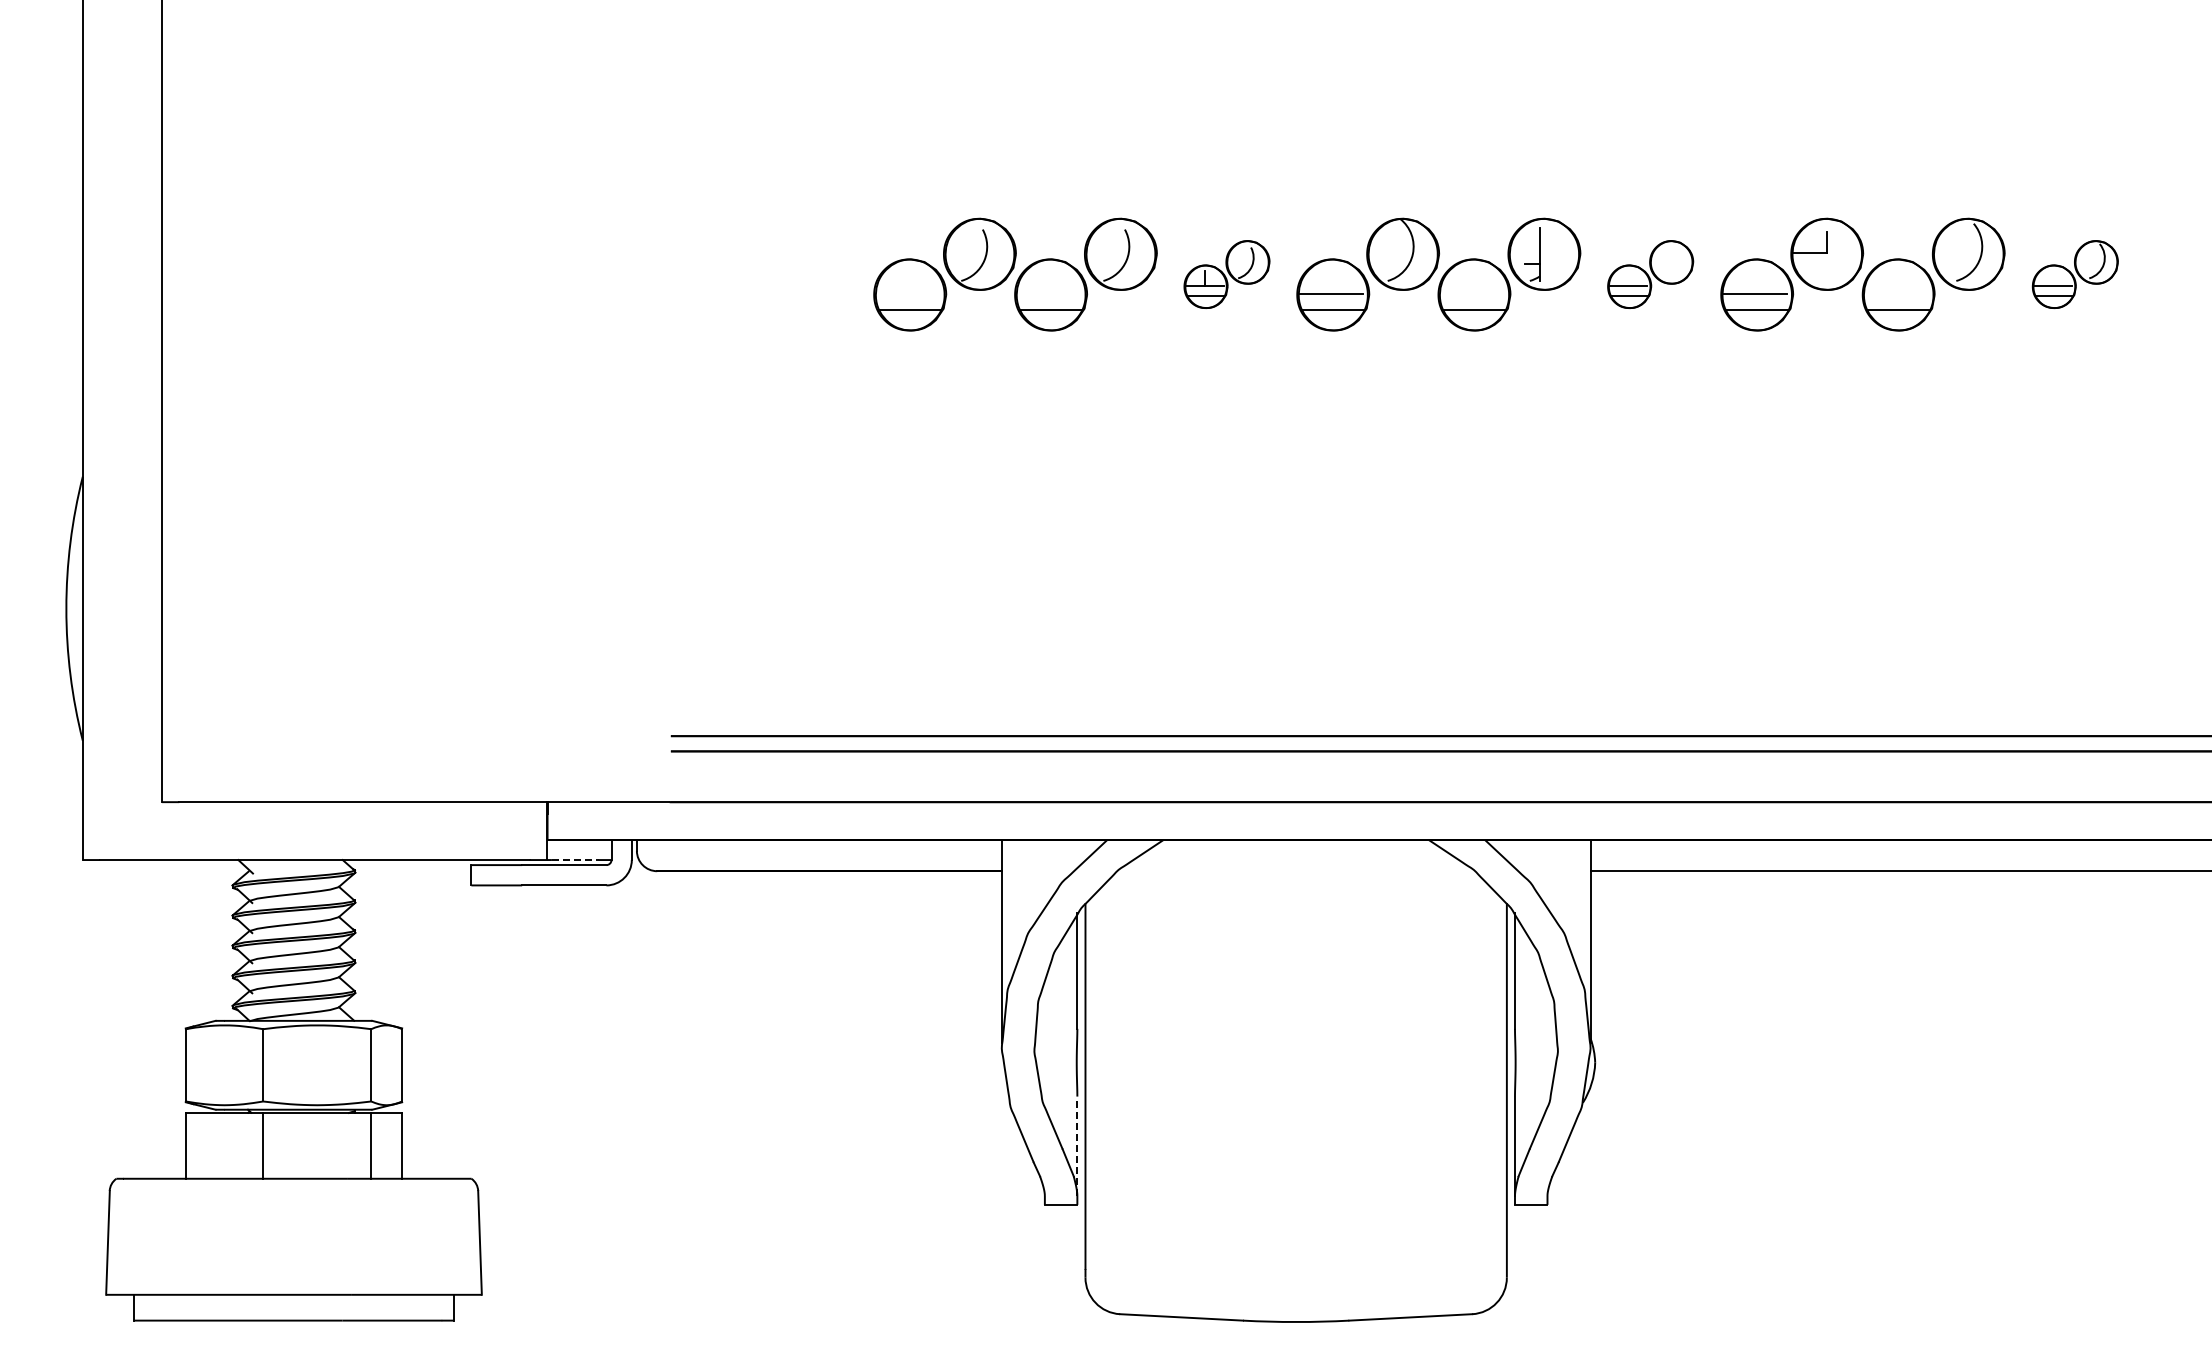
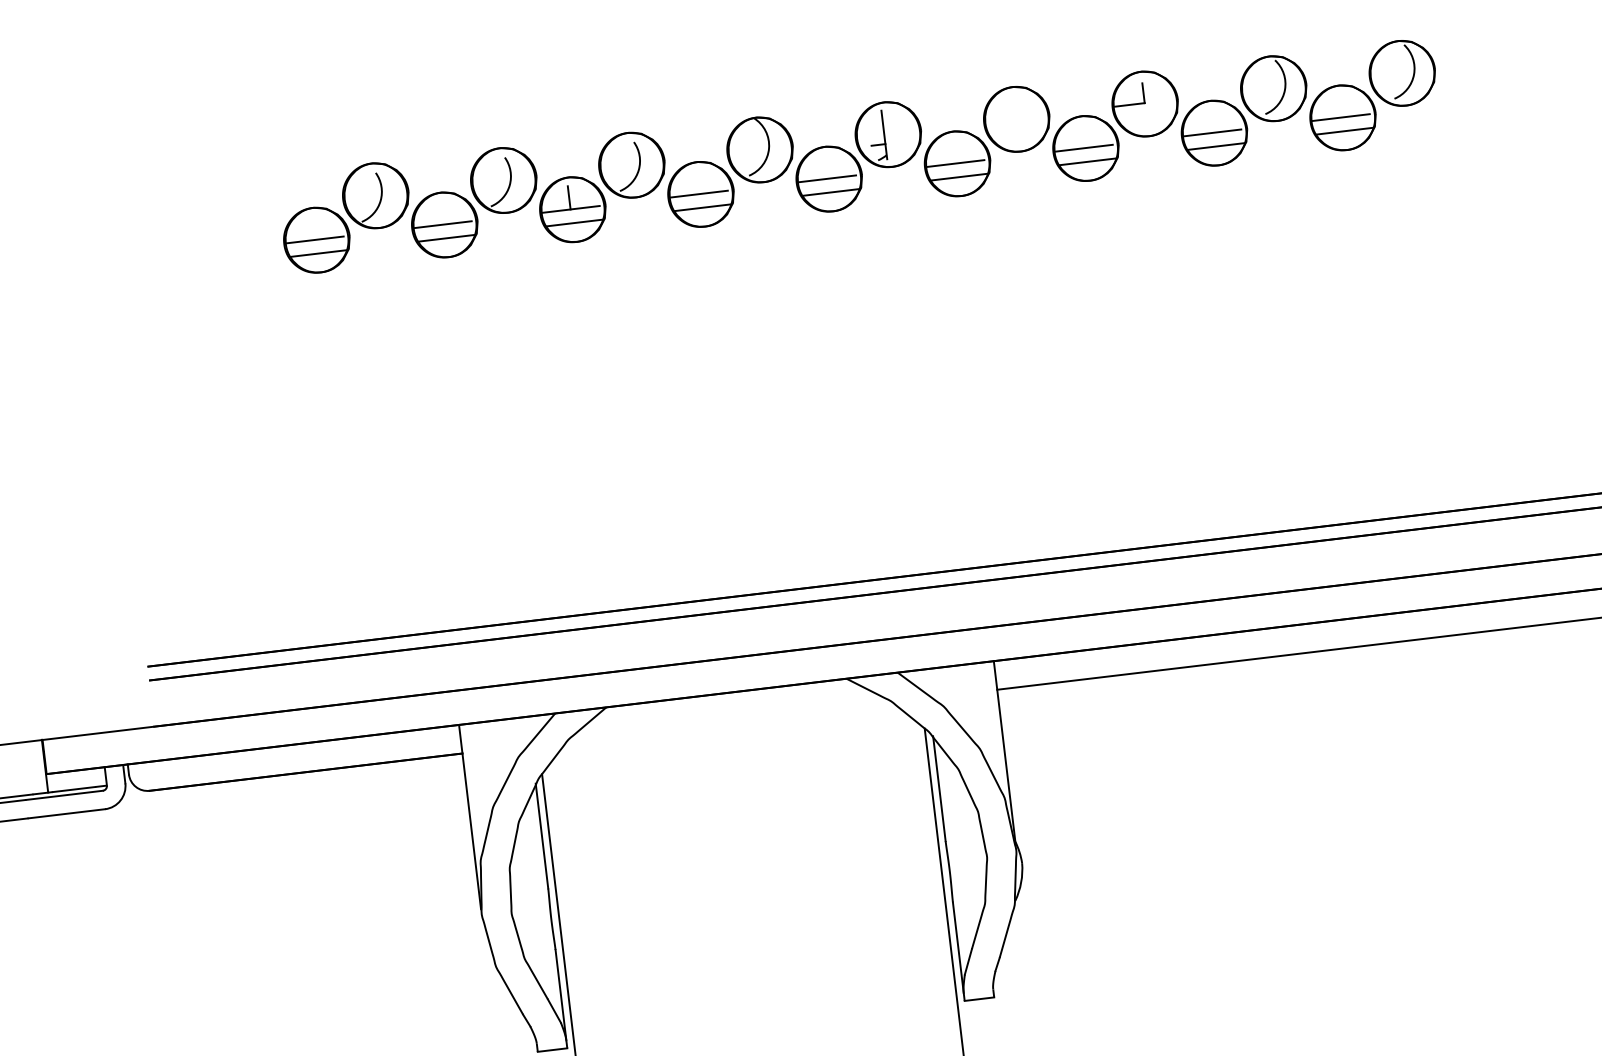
part: (1226, 274) -> (601, 187), size x1.67
part: (1650, 274) -> (986, 141), size x1.67
part: (2075, 274) -> (1372, 95), size x1.67
line: (907, 294) -> (314, 240), added
line: (1048, 294) -> (442, 224), added
line: (1471, 294) -> (826, 178), added
line: (1896, 294) -> (1212, 132), added
line: (575, 860) -> (74, 789), dashed -> solid
line: (1077, 1146) -> (561, 995), dashed -> solid

